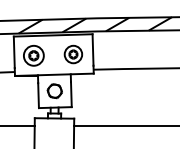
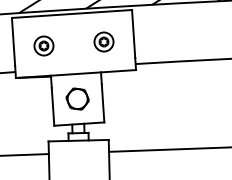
part: (73, 54) -> (104, 41), size x0.71
part: (34, 55) -> (44, 45), size x0.62

